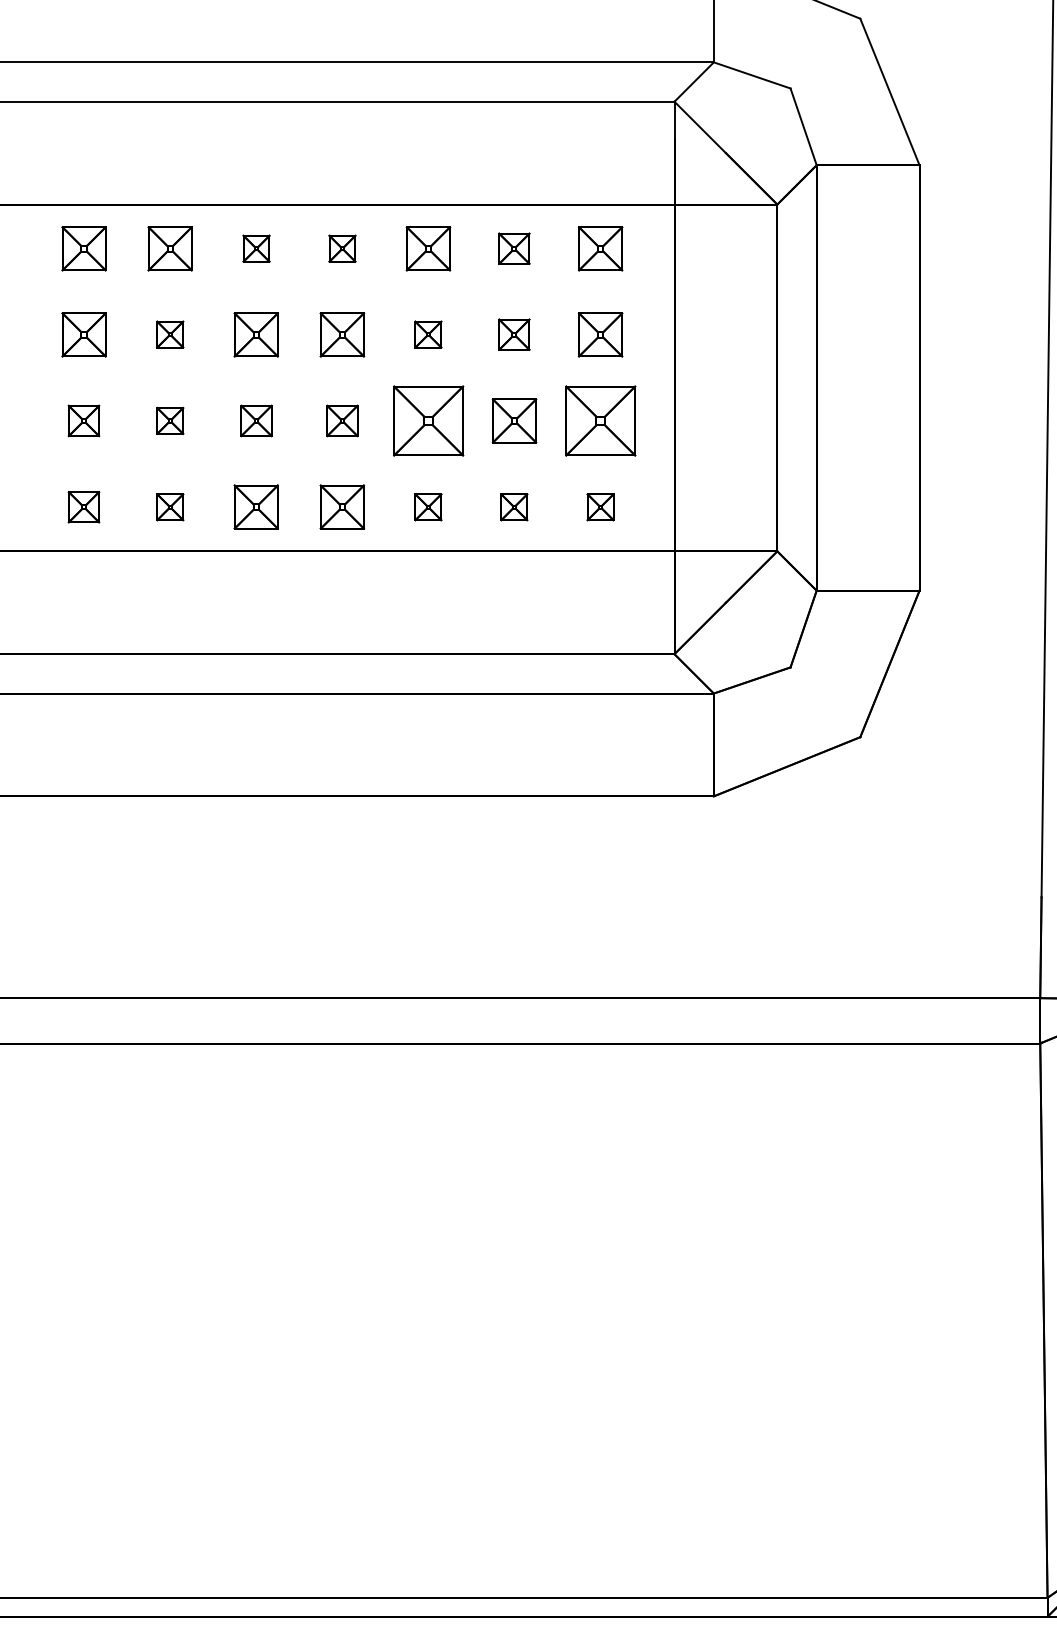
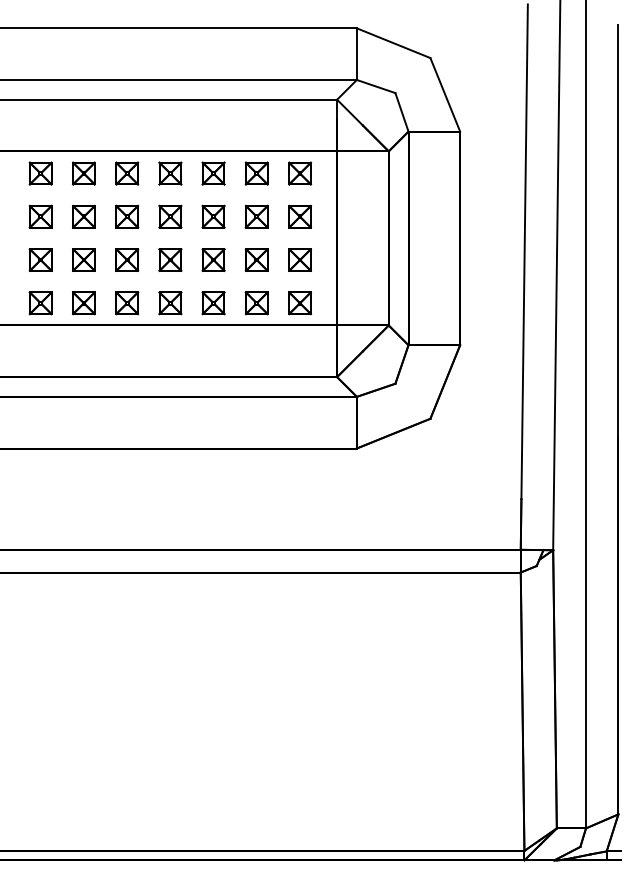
part: (256, 248) -> (127, 173), size x1.67
part: (342, 248) -> (170, 173), size x1.67
part: (513, 248) -> (256, 173), size x1.43
part: (169, 334) -> (83, 216), size x1.67
part: (428, 334) -> (213, 216), size x1.67
part: (513, 334) -> (256, 216), size x1.43
part: (83, 419) -> (40, 259), size x1.43
part: (169, 419) -> (83, 259), size x1.67
part: (256, 419) -> (127, 259), size x1.43
part: (342, 419) -> (170, 259), size x1.43
part: (428, 419) -> (213, 259), size x0.62
part: (599, 419) -> (299, 259), size x0.62
part: (83, 507) -> (40, 303), size x1.43
part: (169, 507) -> (83, 303), size x1.67
part: (428, 507) -> (213, 303), size x1.67
part: (513, 507) -> (256, 303), size x1.67
part: (599, 507) -> (299, 303), size x1.67

